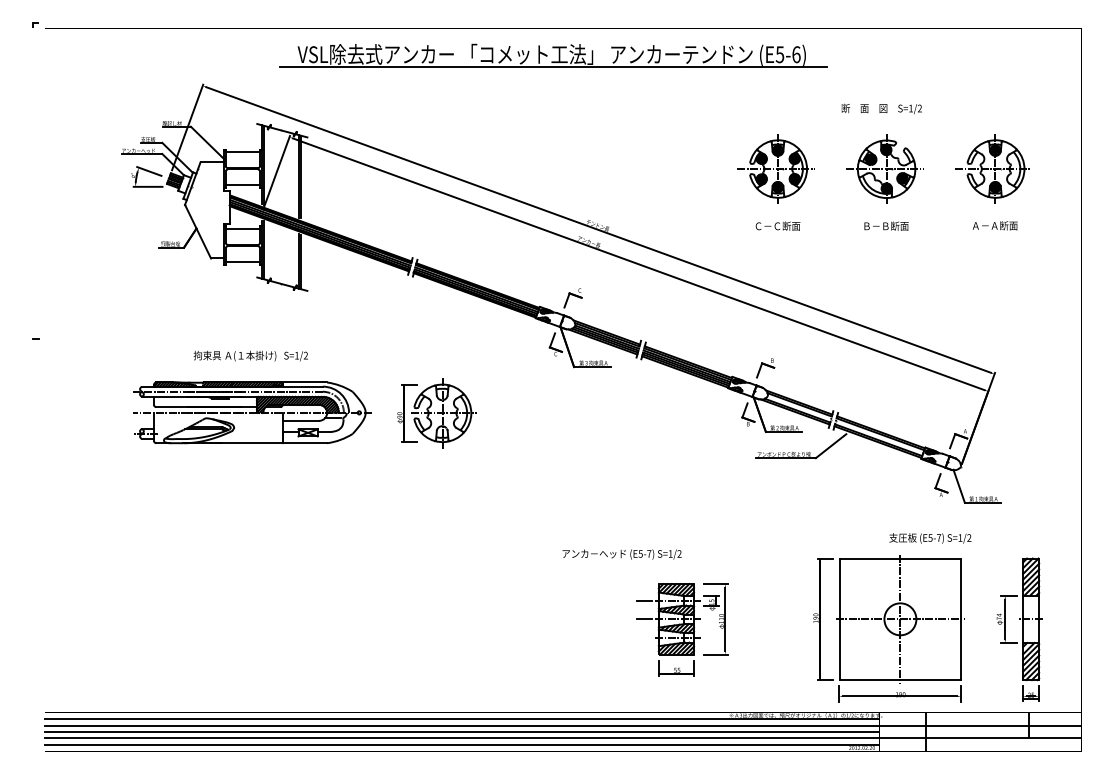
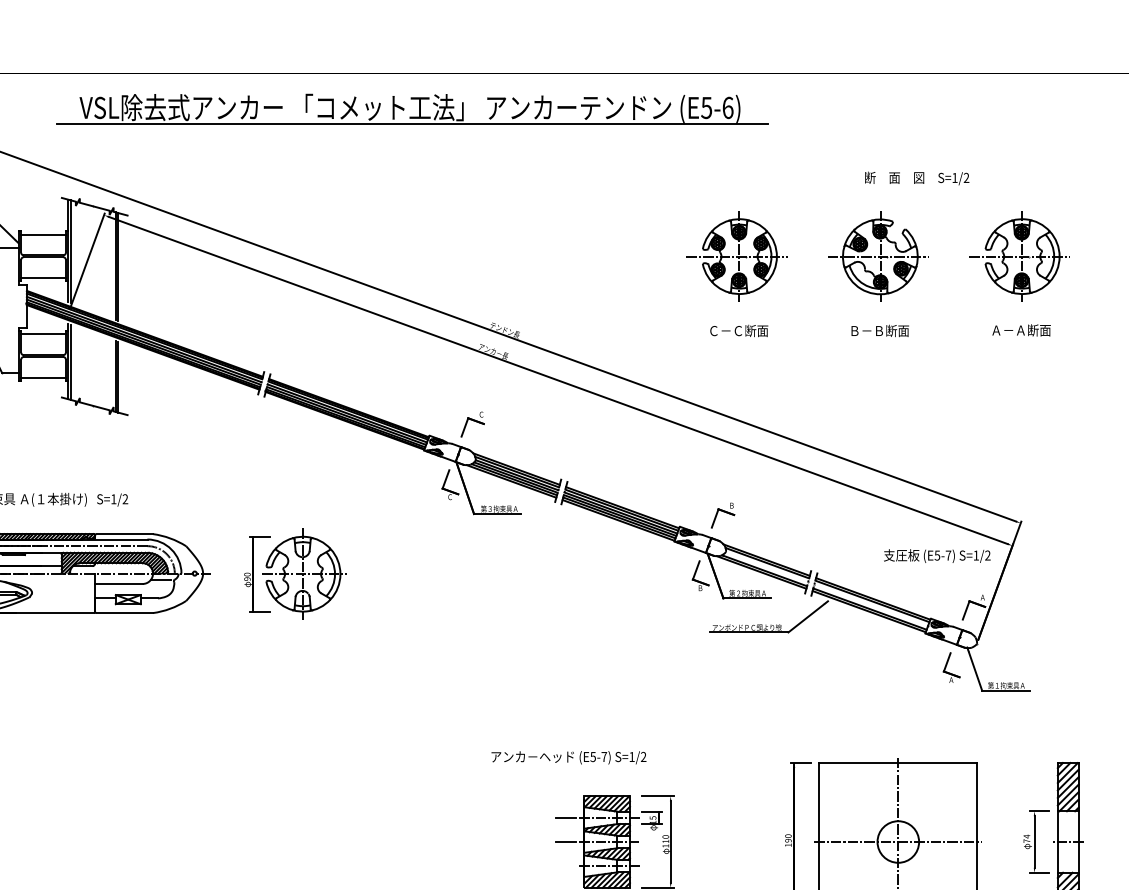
part: (553, 55) -> (412, 108), moved
text: (881, 108) -> (916, 177), moved
text: (930, 538) -> (937, 556), moved
text: (621, 554) -> (568, 757), moved

